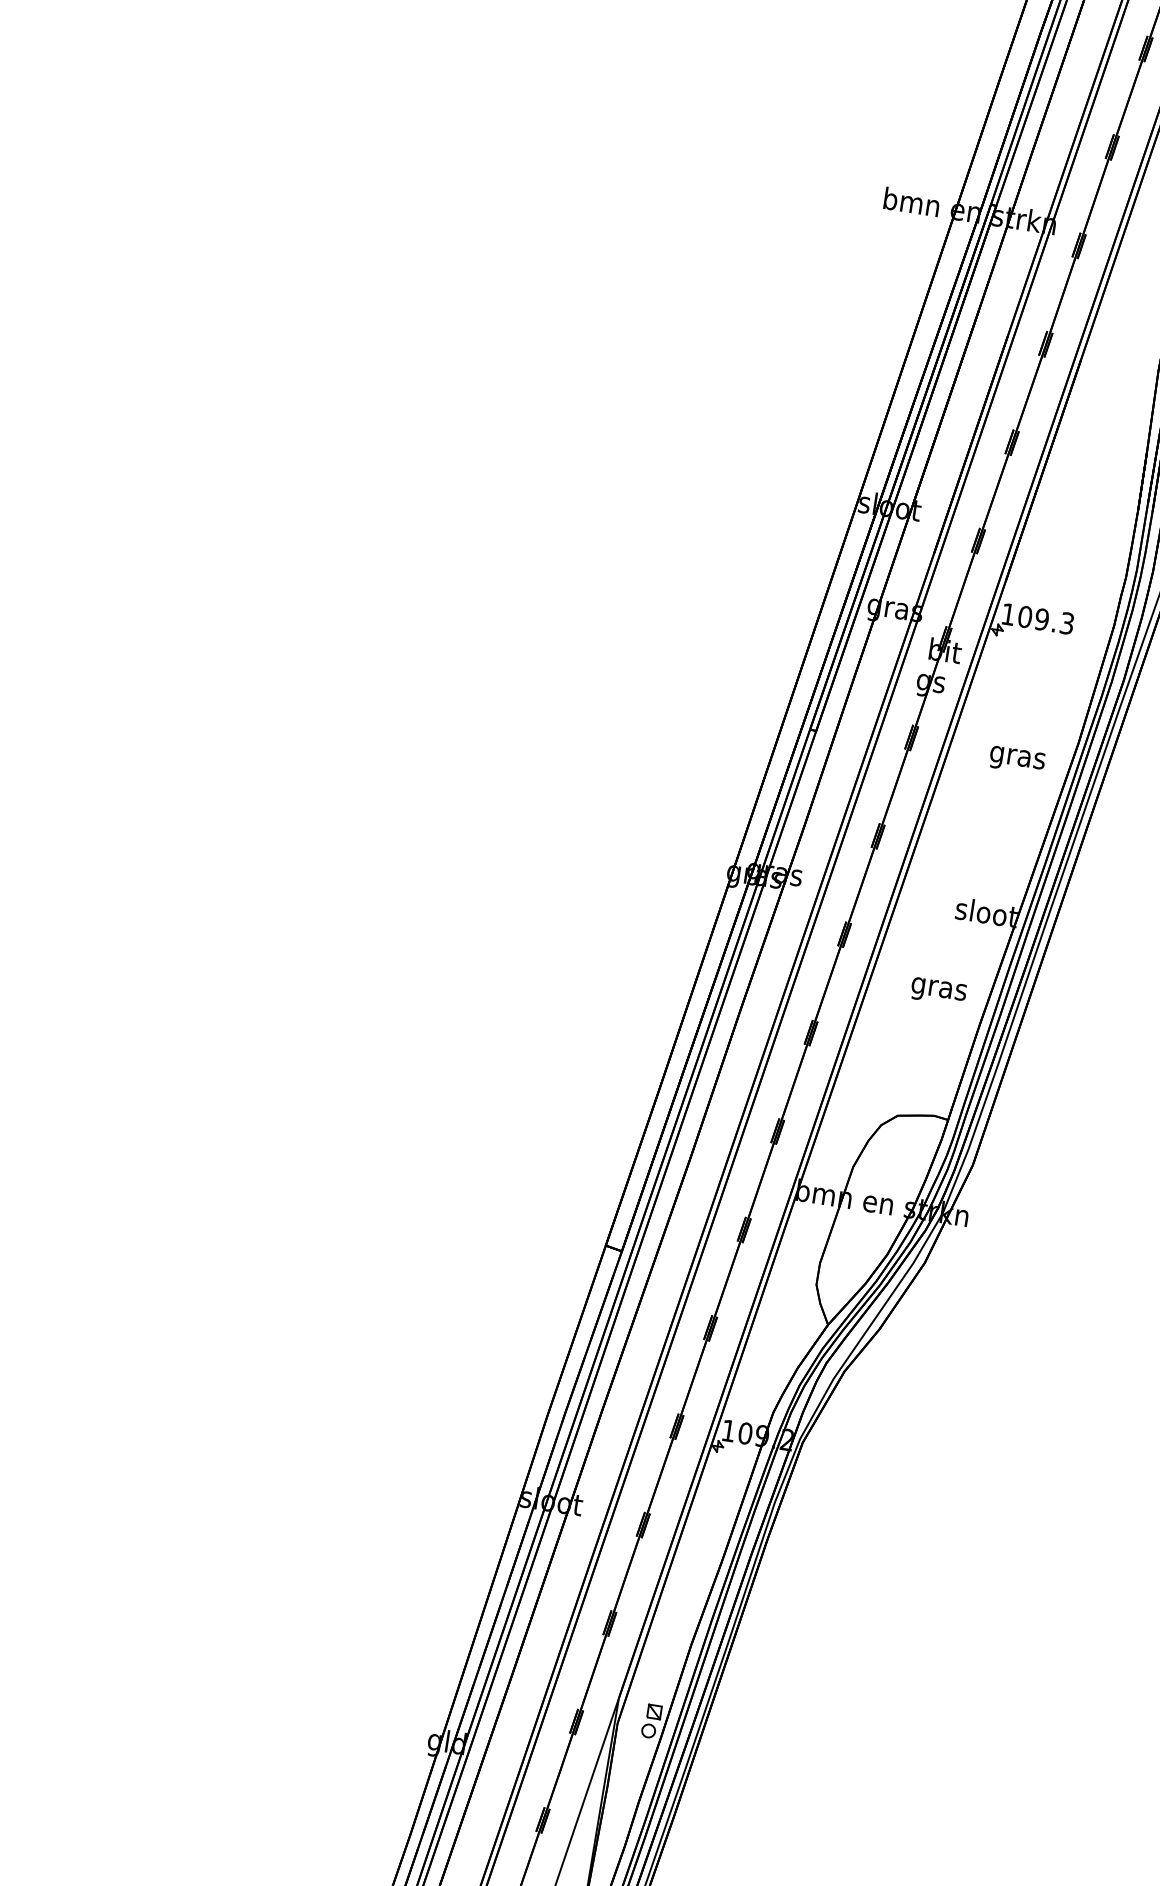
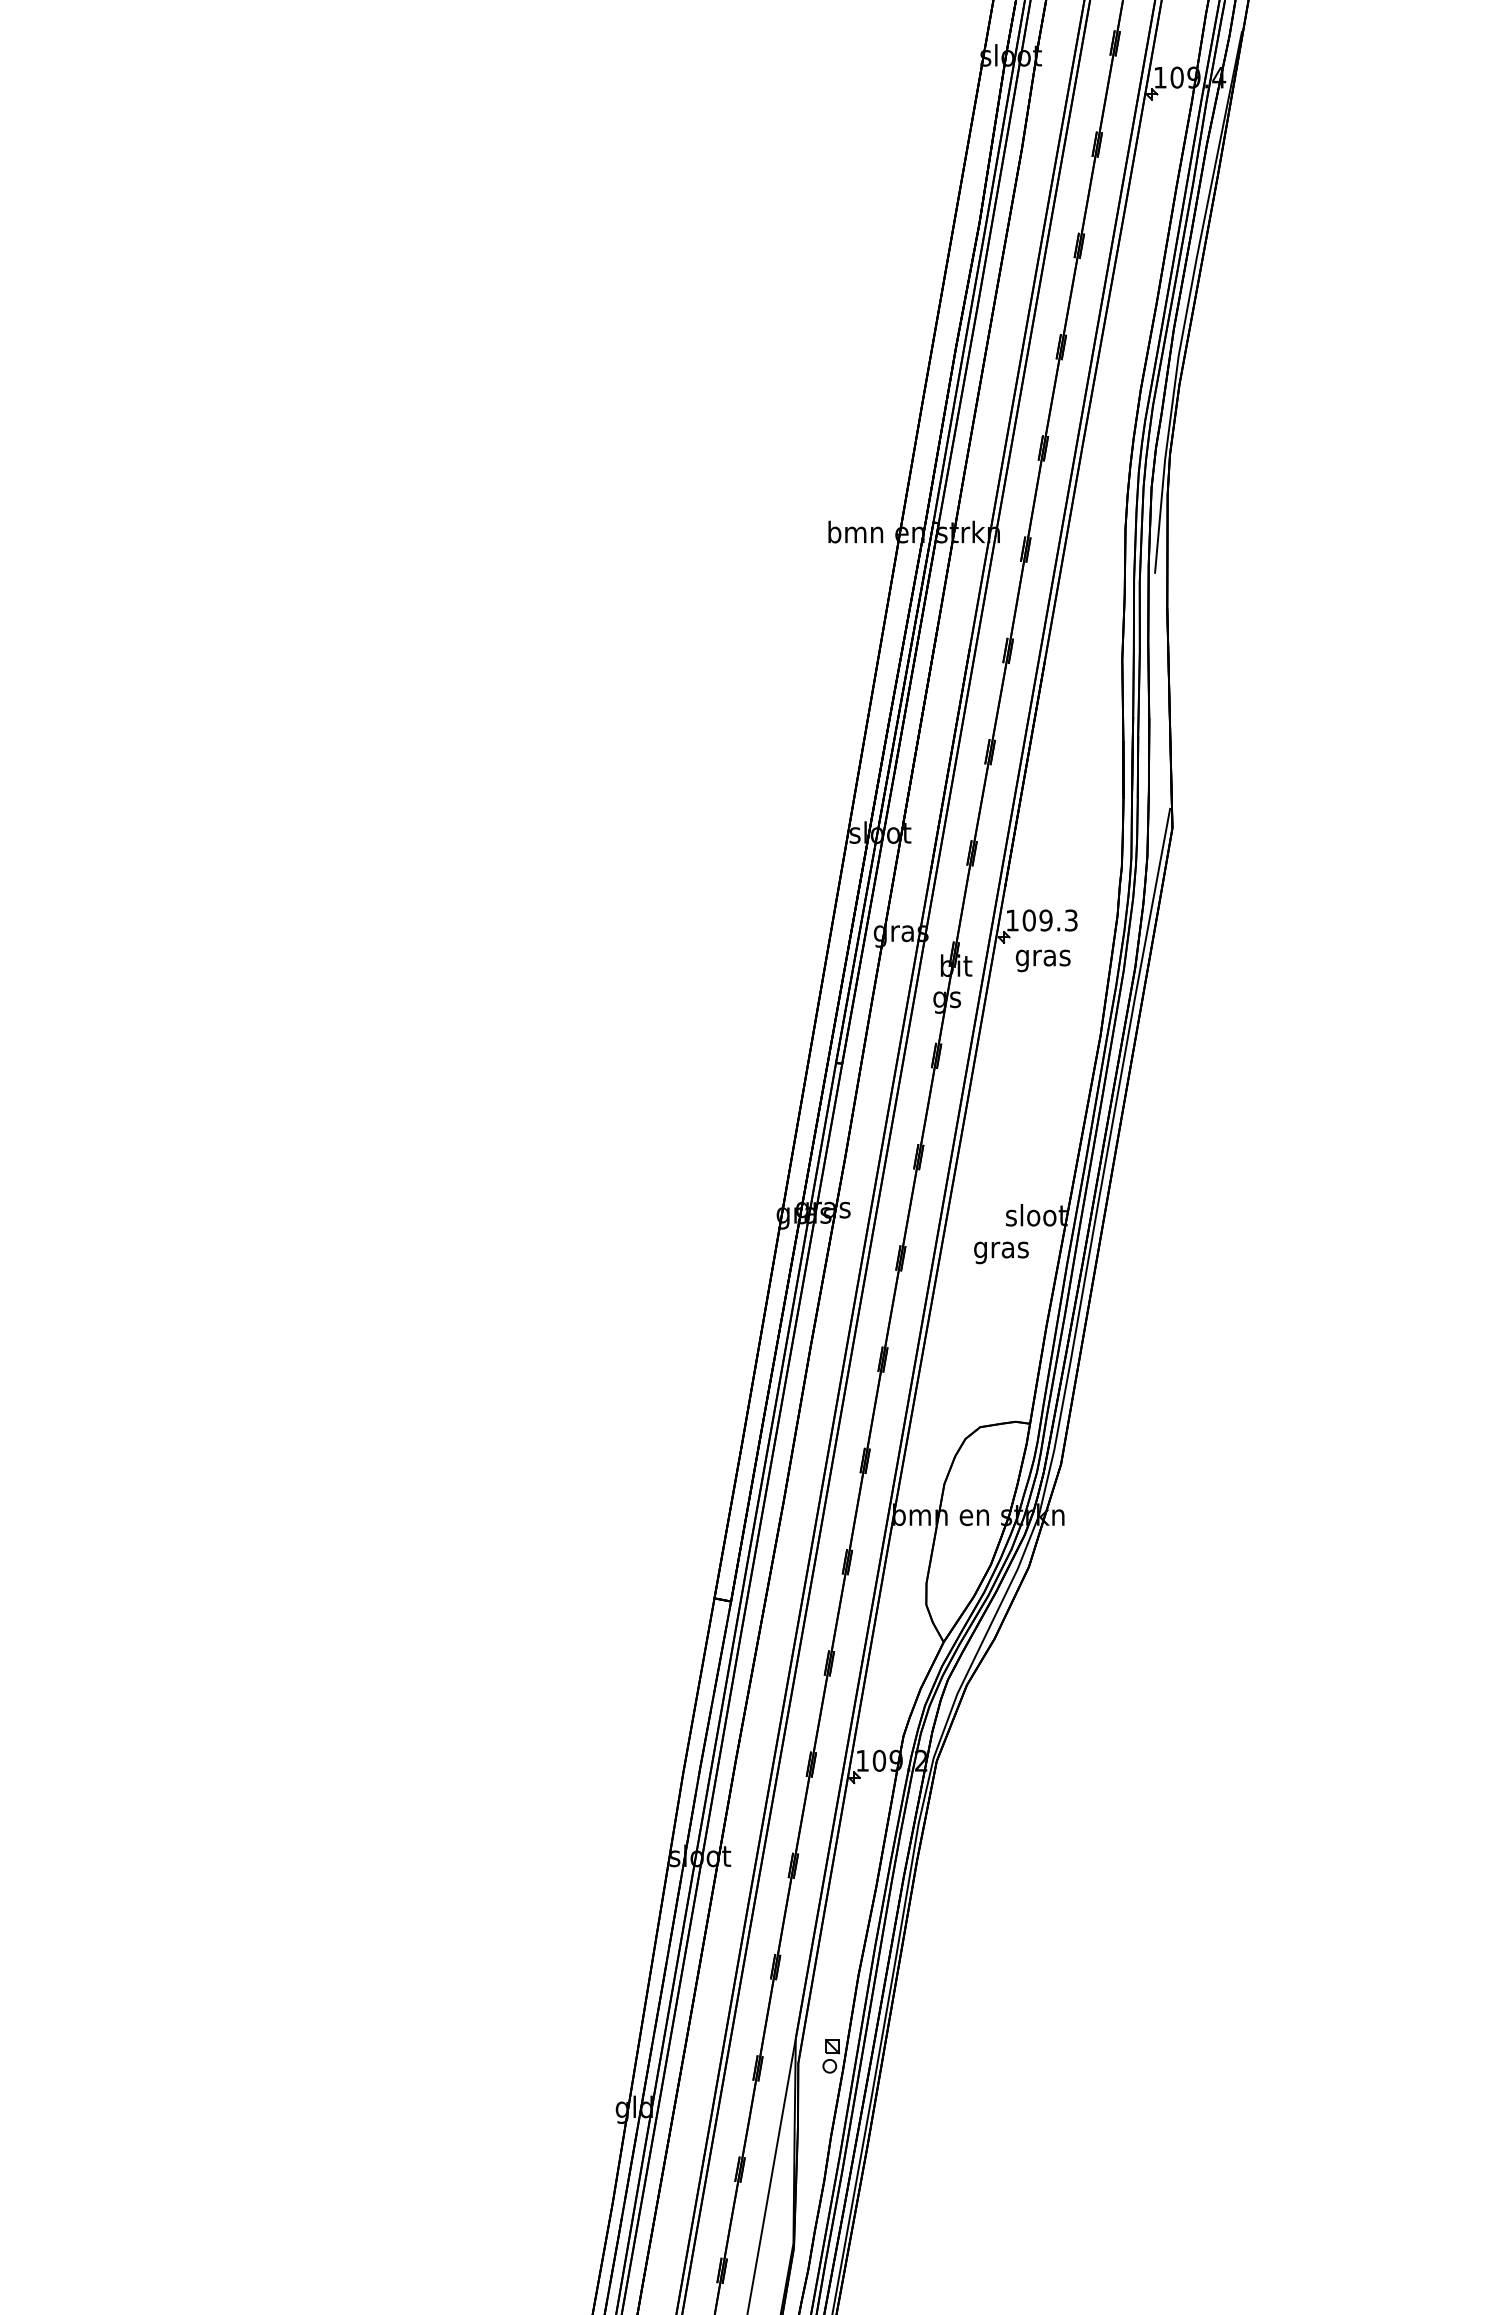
text: (1016, 759) -> (1042, 960), moved
text: (938, 991) -> (1001, 1252), moved

